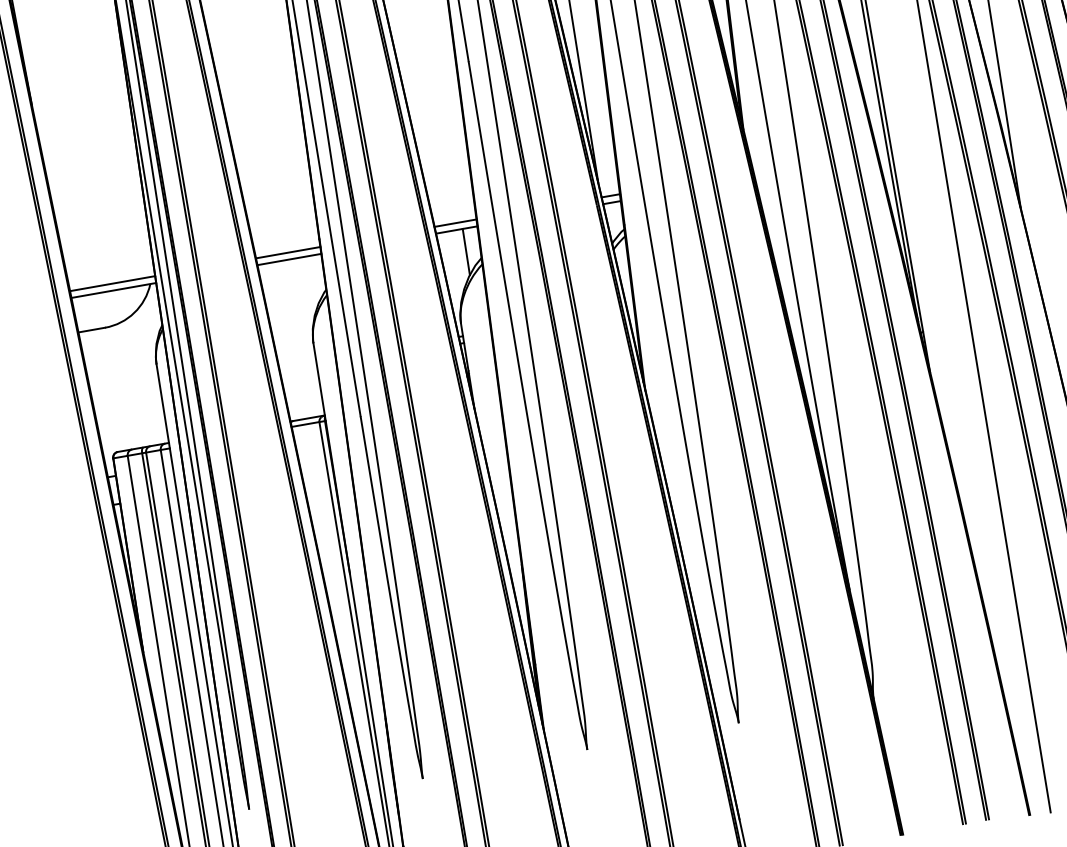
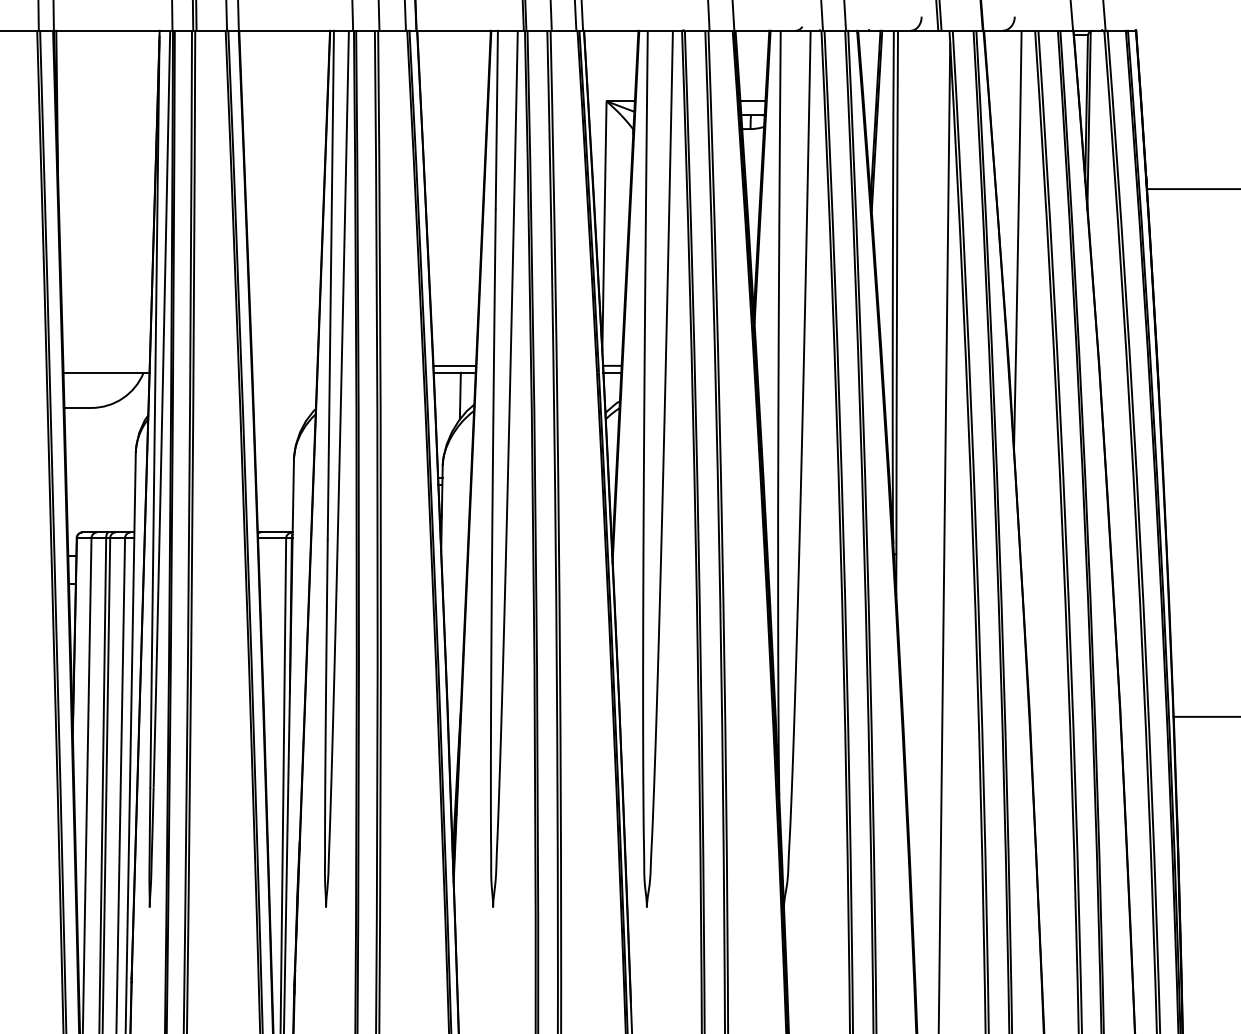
line: (287, 252) -> (284, 365), removed
line: (289, 259) -> (284, 372), removed
line: (112, 283) -> (106, 365), removed

